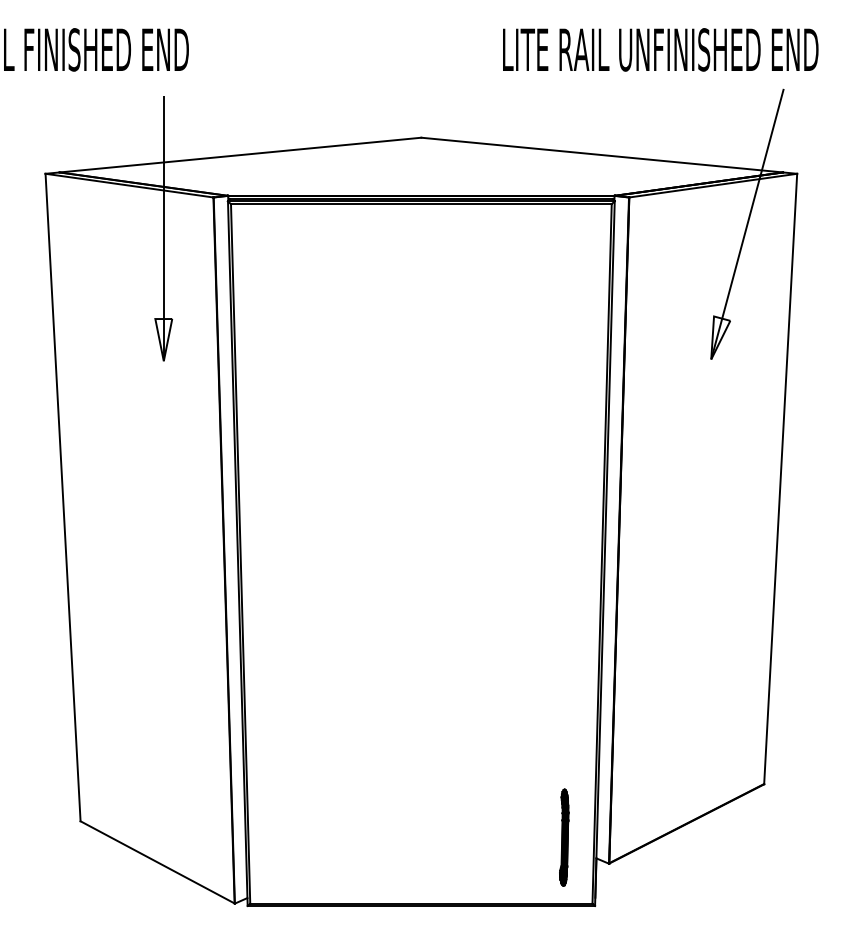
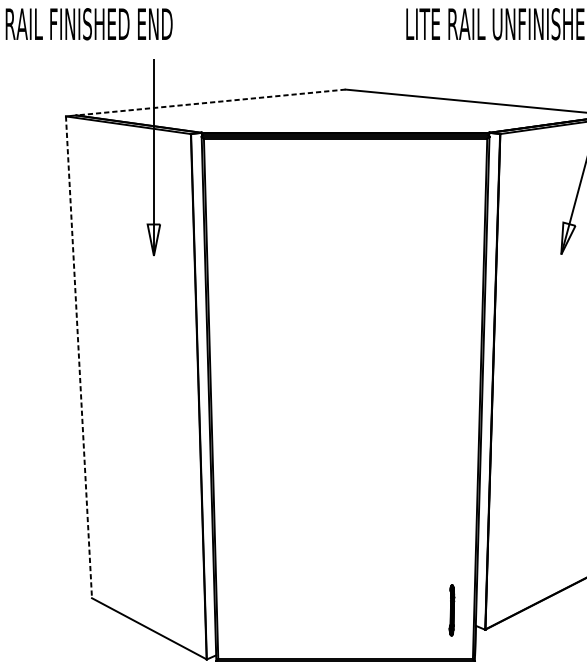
line: (240, 155) -> (211, 102), solid -> dashed
line: (63, 498) -> (79, 358), solid -> dashed
part: (564, 837) -> (452, 610), size x0.7

